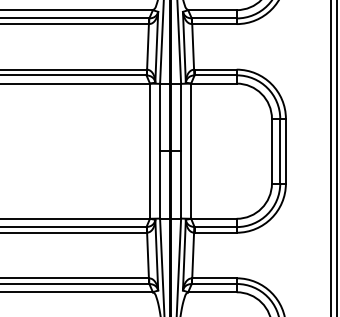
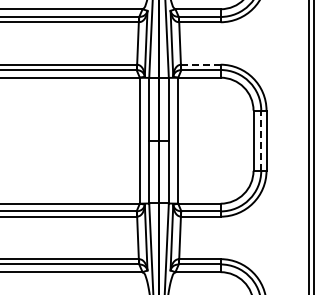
line: (216, 69) -> (201, 64), solid -> dashed
line: (280, 150) -> (261, 140), solid -> dashed

